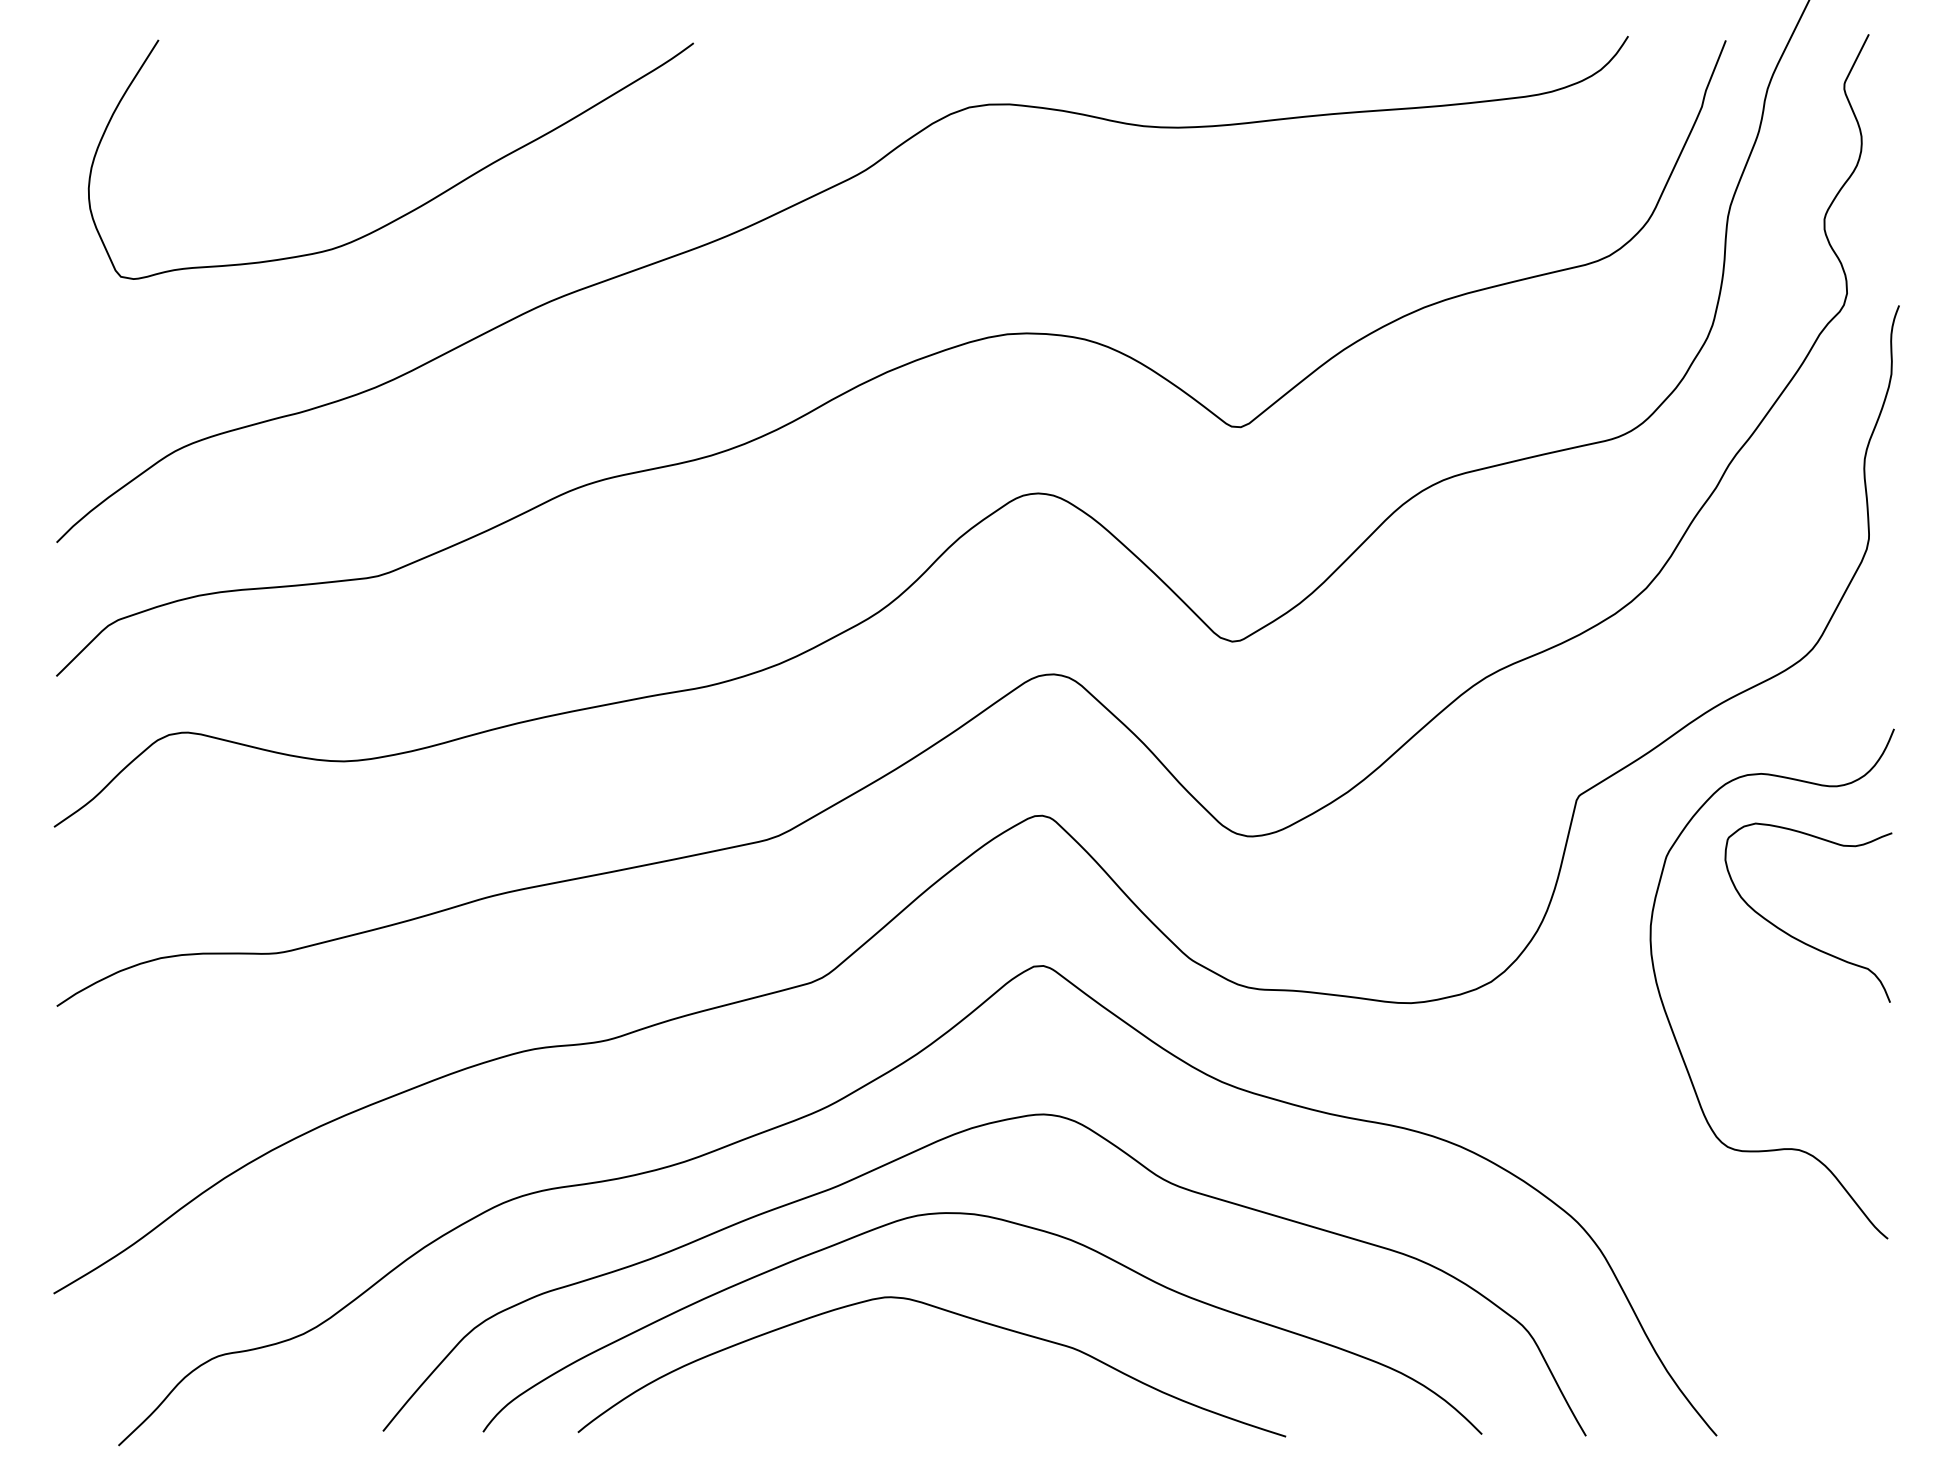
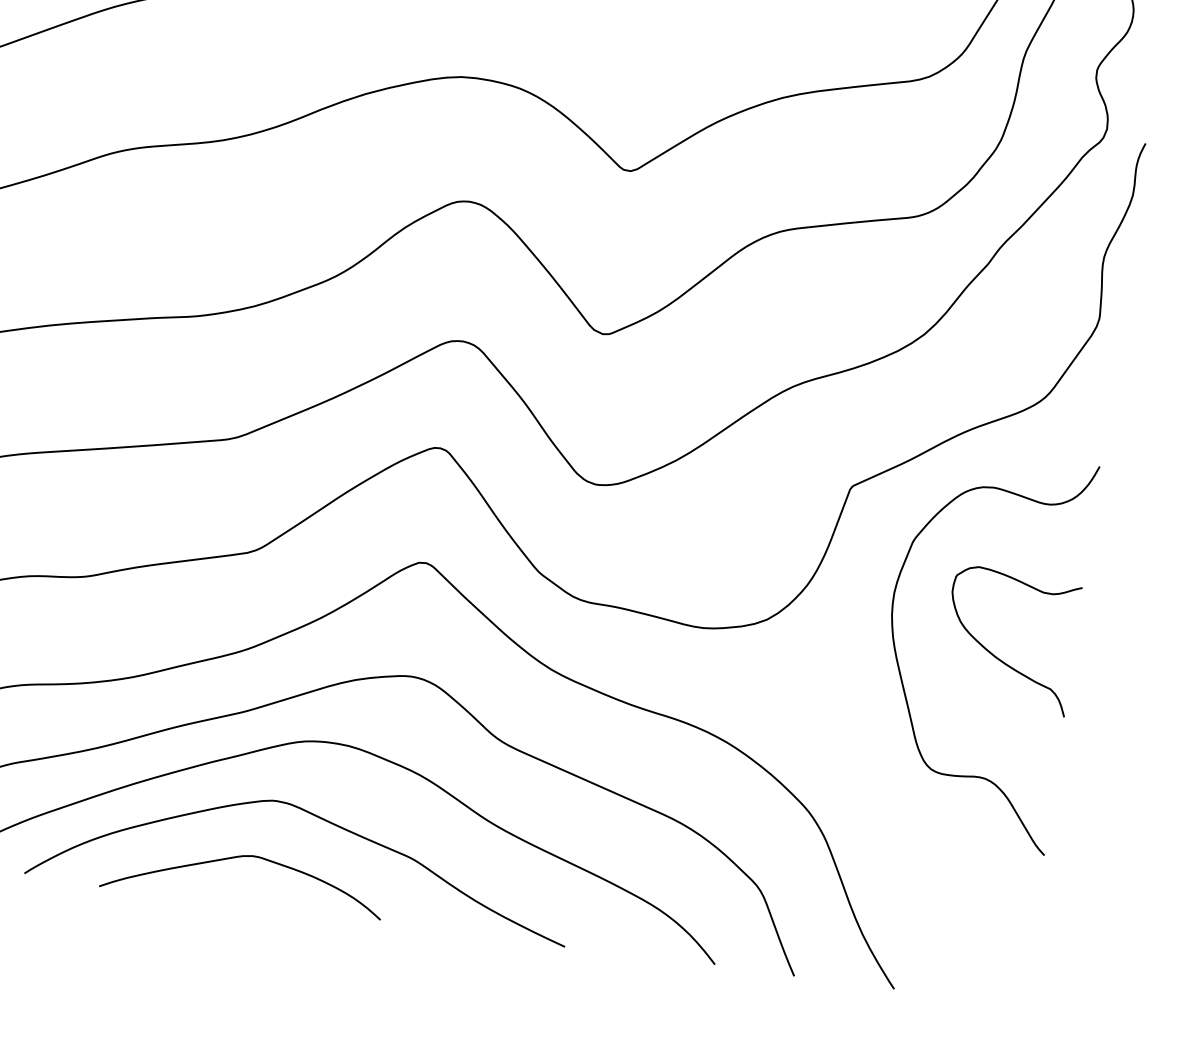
curve: (1792, 935) -> (996, 656), moved
curve: (854, 1375) -> (241, 857), added

